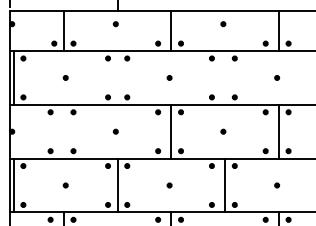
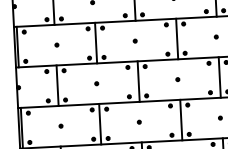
line: (117, 77) -> (95, 42), added
line: (225, 77) -> (177, 38), added
line: (63, 131) -> (57, 85), added

